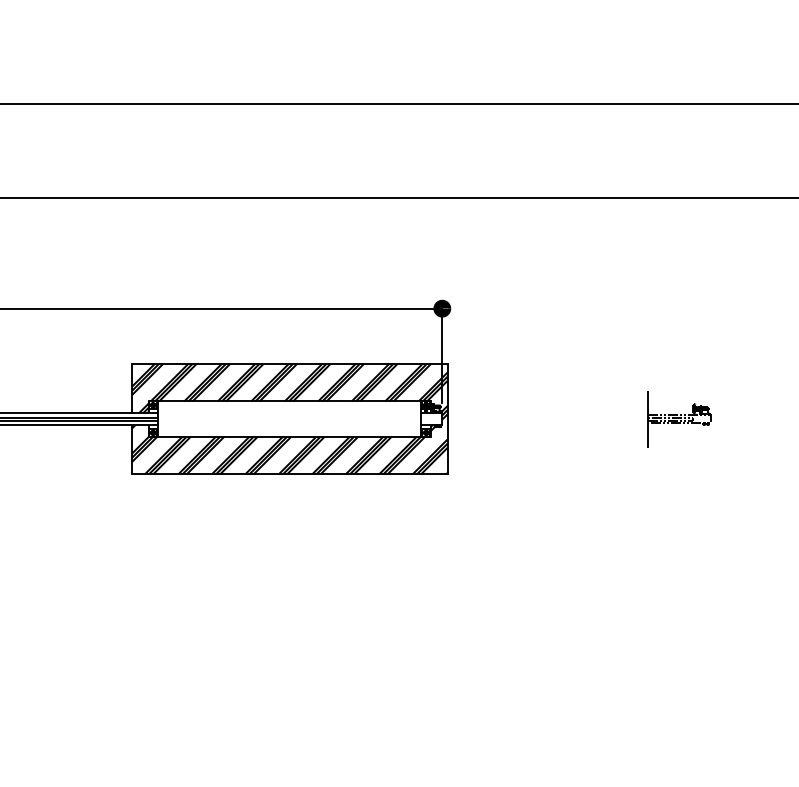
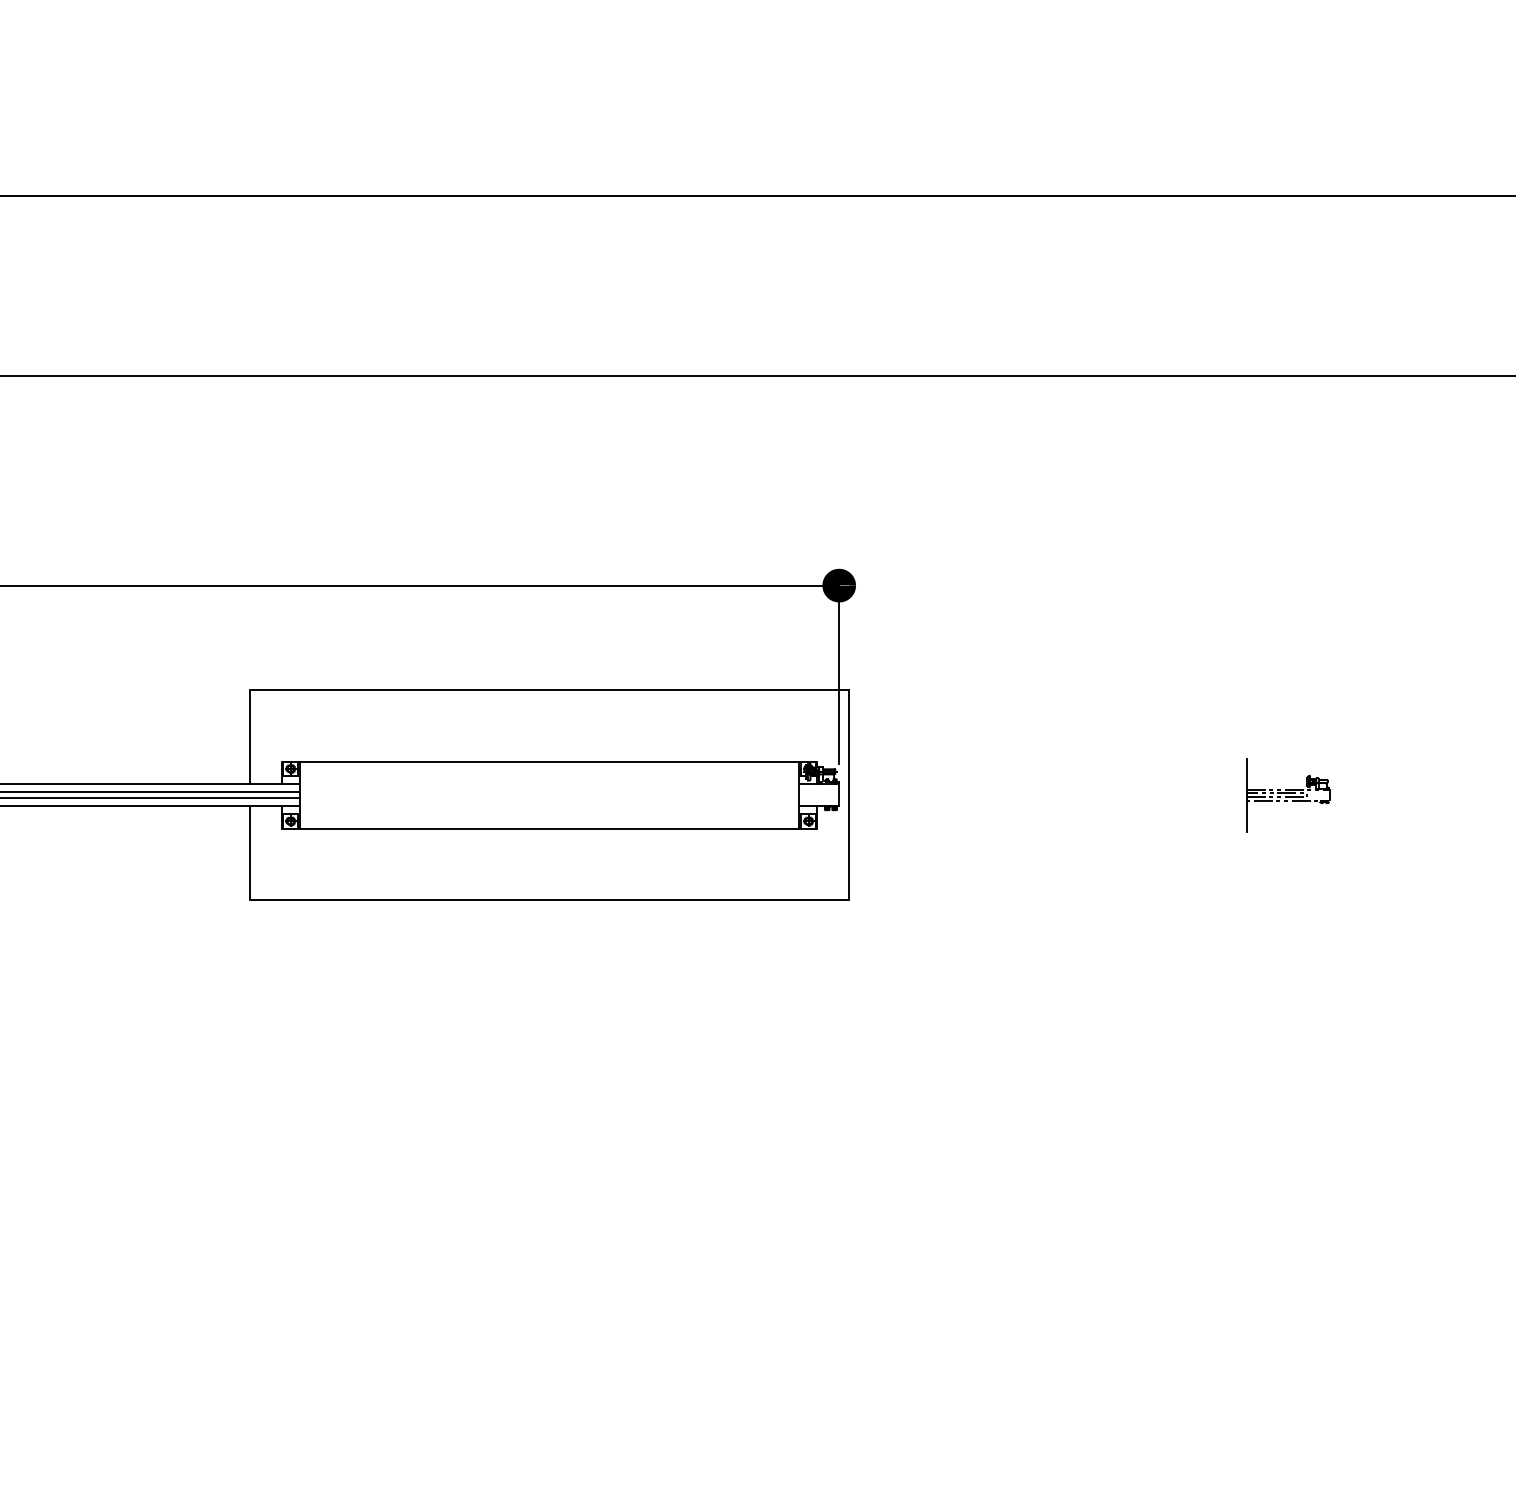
hatch: (289, 418) -> (549, 793), removed
part: (679, 419) -> (1289, 795), size x0.7

